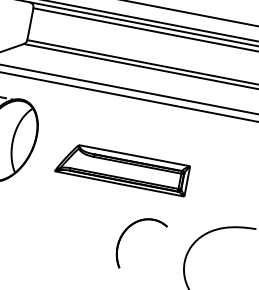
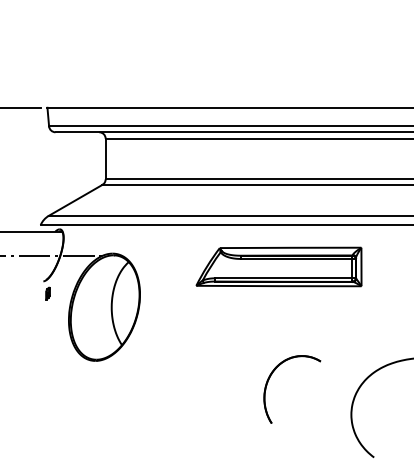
part: (122, 168) -> (278, 266), moved
part: (126, 231) -> (271, 376), moved

